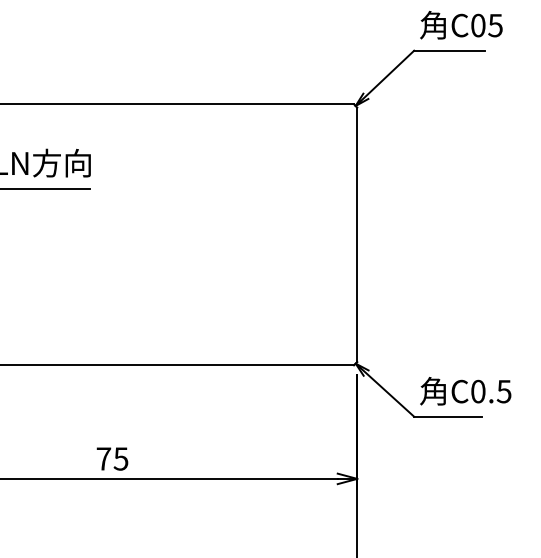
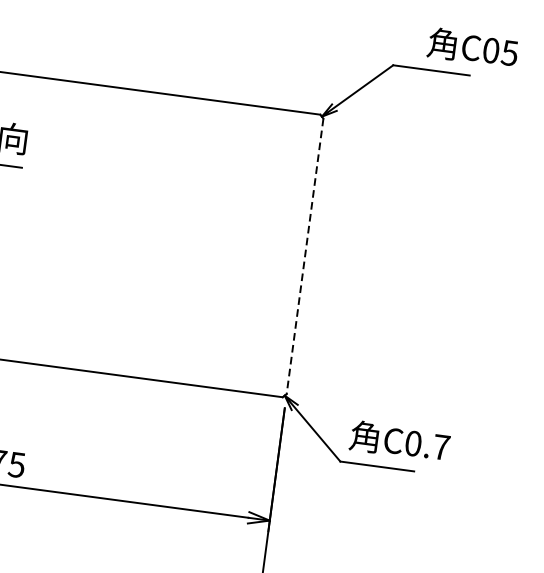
text: (461, 24) -> (473, 47), moved
line: (357, 235) -> (305, 257), solid -> dashed
text: (503, 391) -> (440, 447), C0.5 -> C0.7

